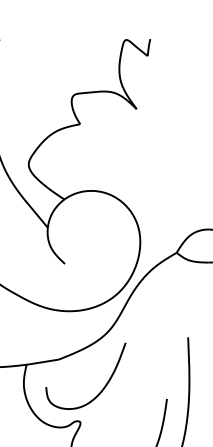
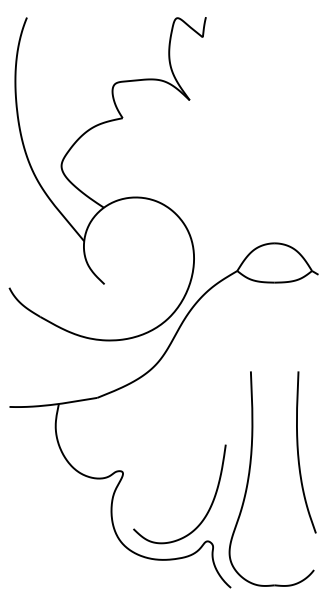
curve: (101, 390) -> (147, 434), removed

